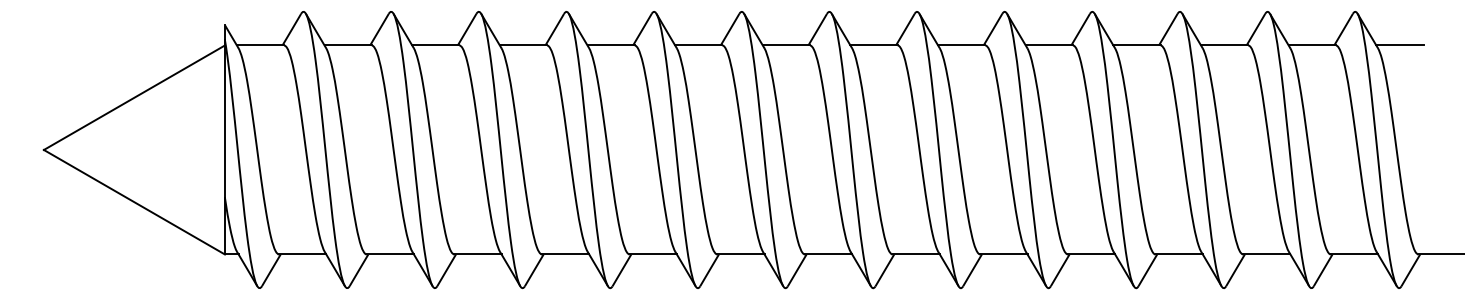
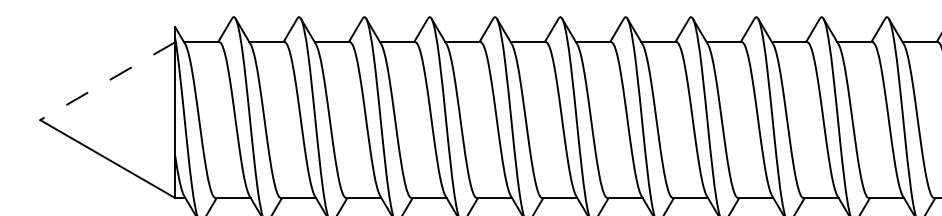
line: (134, 97) -> (107, 81), solid -> dashed

